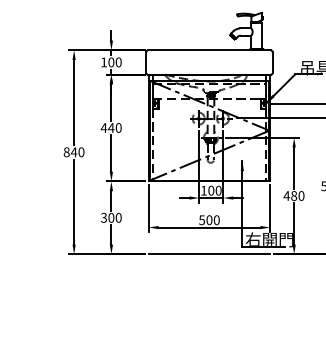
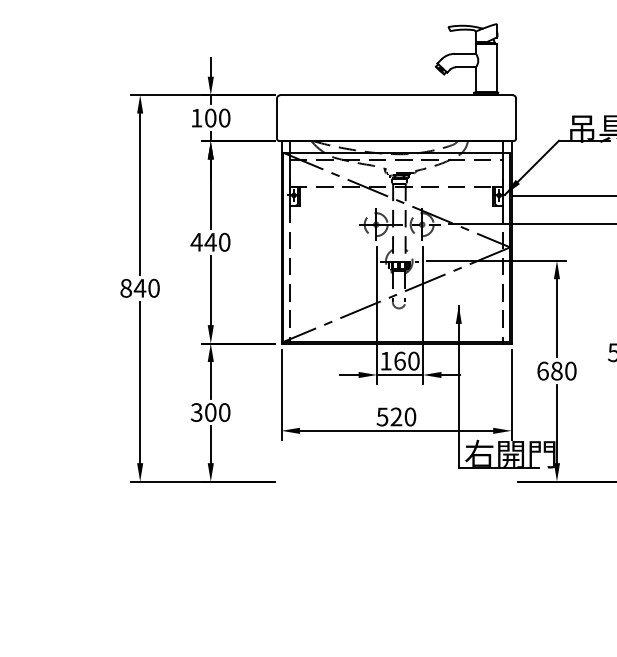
text: (211, 190) -> (400, 360), 100 -> 160
text: (286, 195) -> (542, 370), 480 -> 680
text: (209, 220) -> (396, 417), 500 -> 520
line: (209, 254) -> (396, 481), removed

